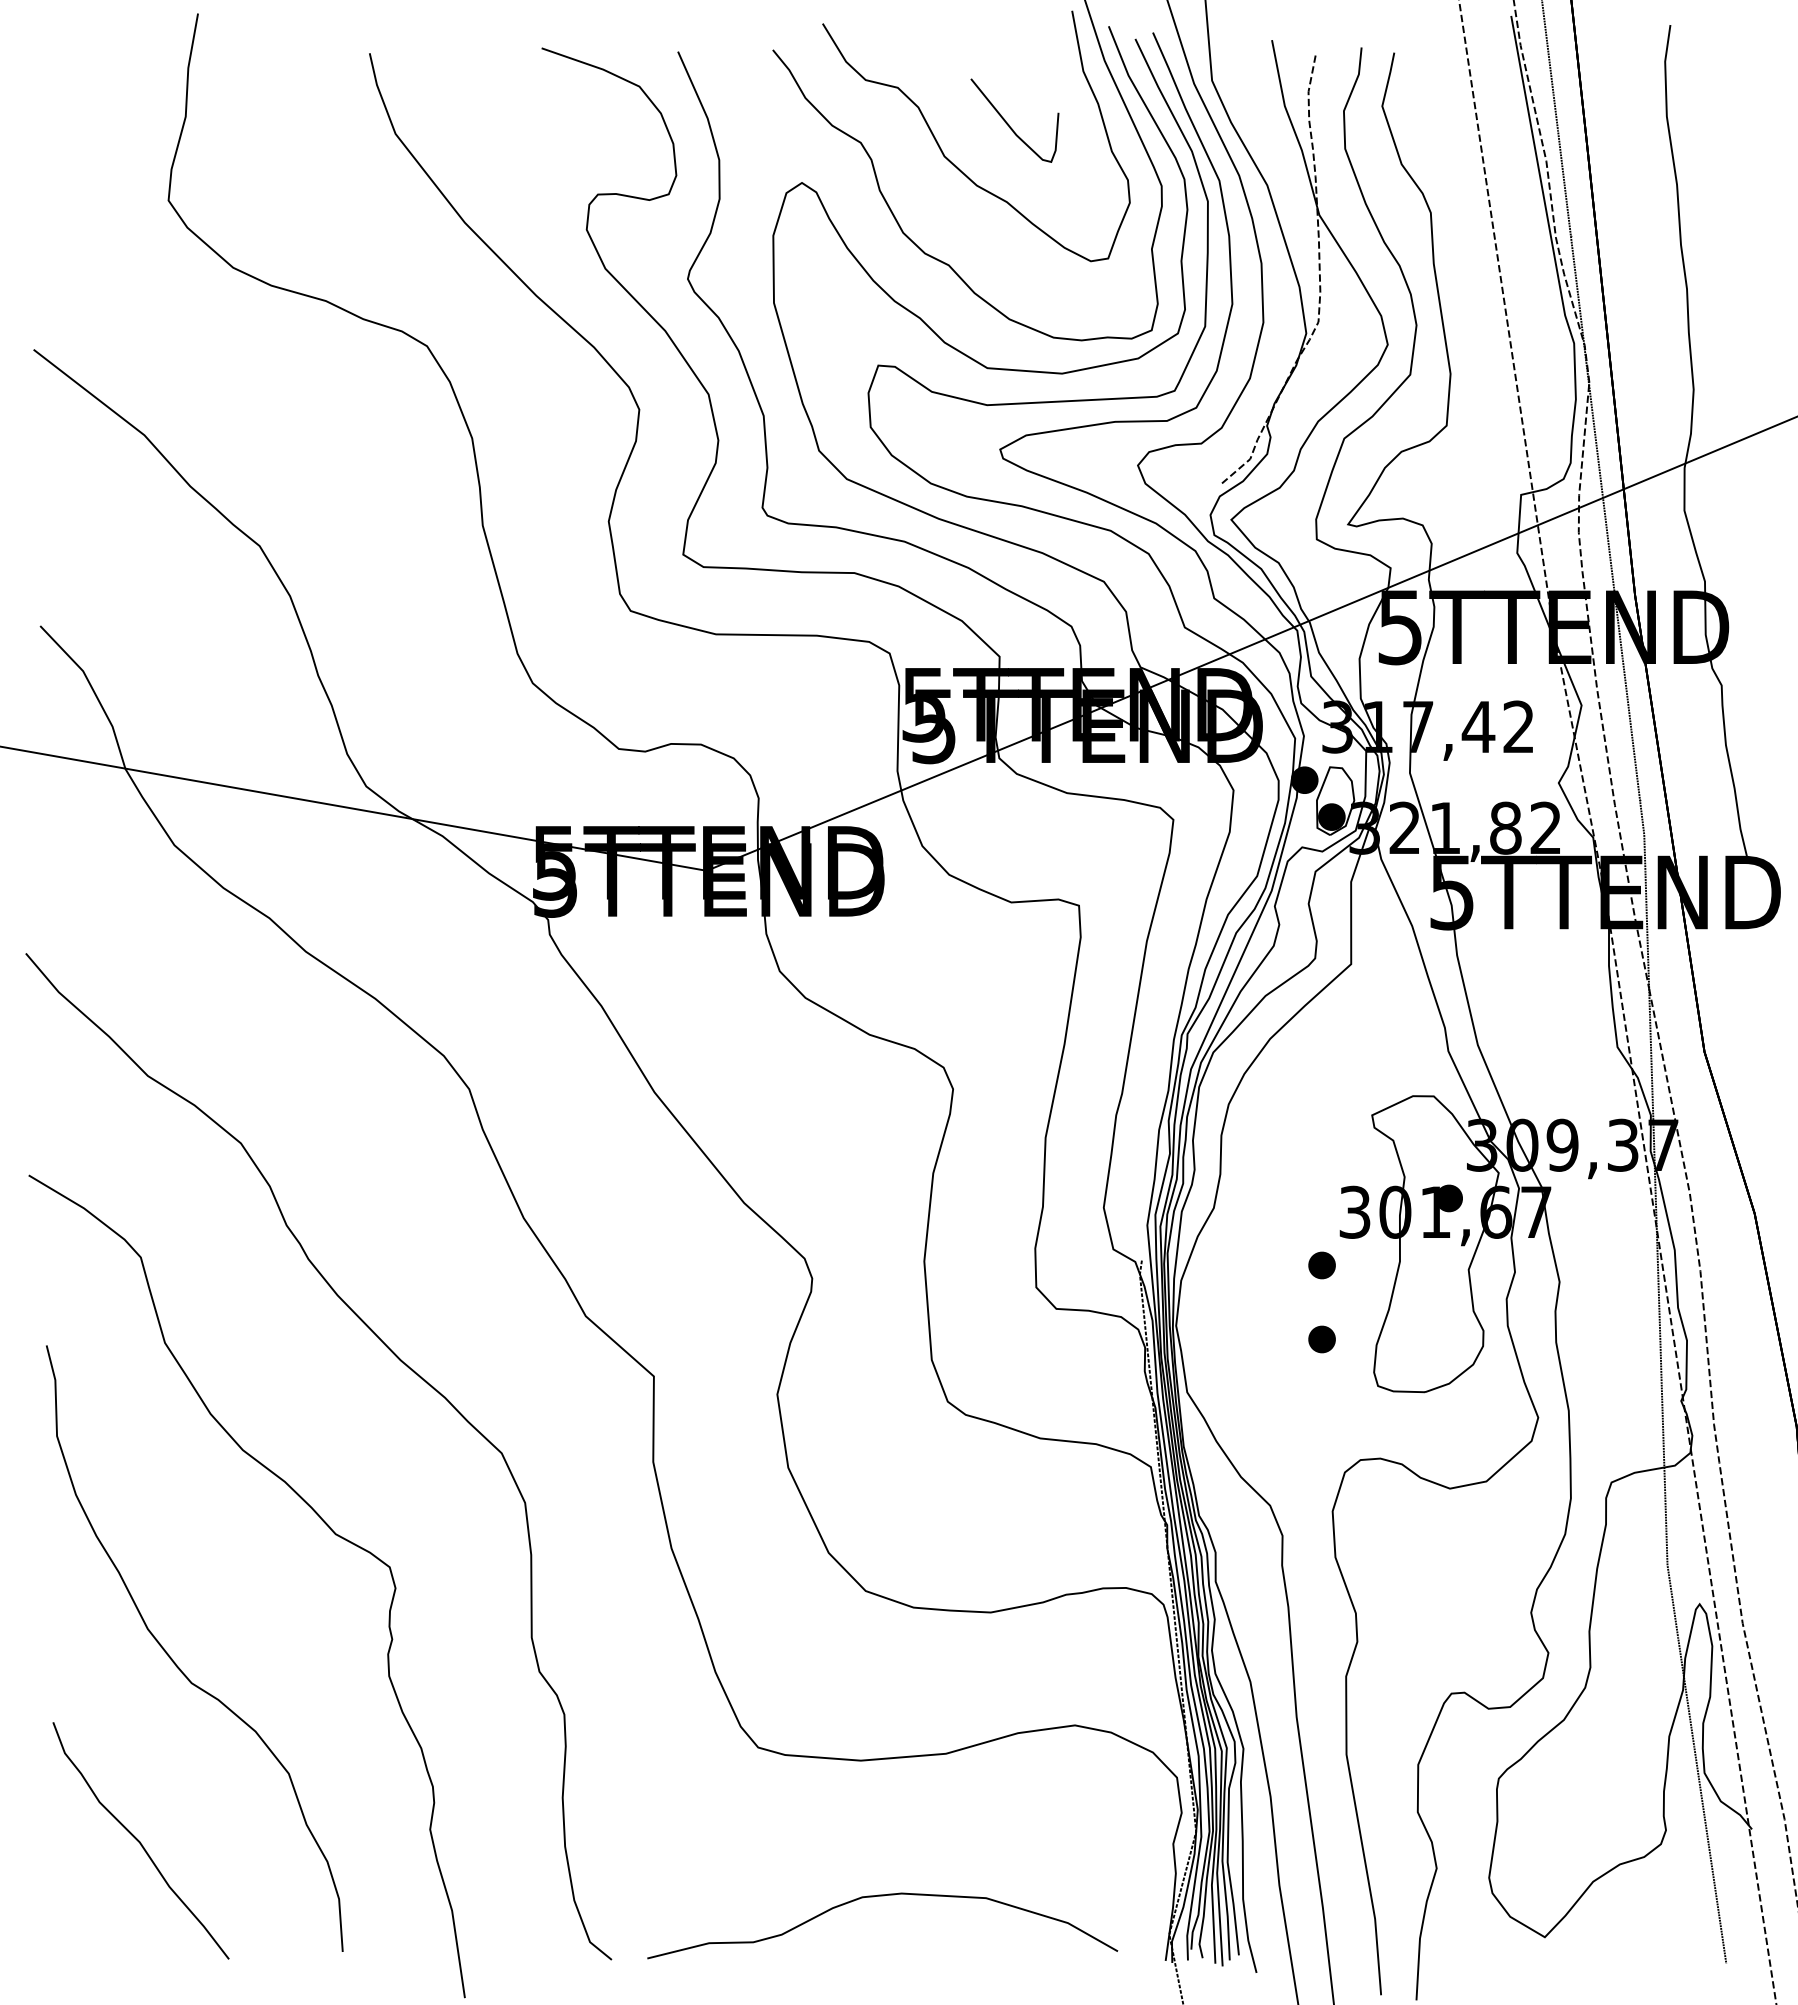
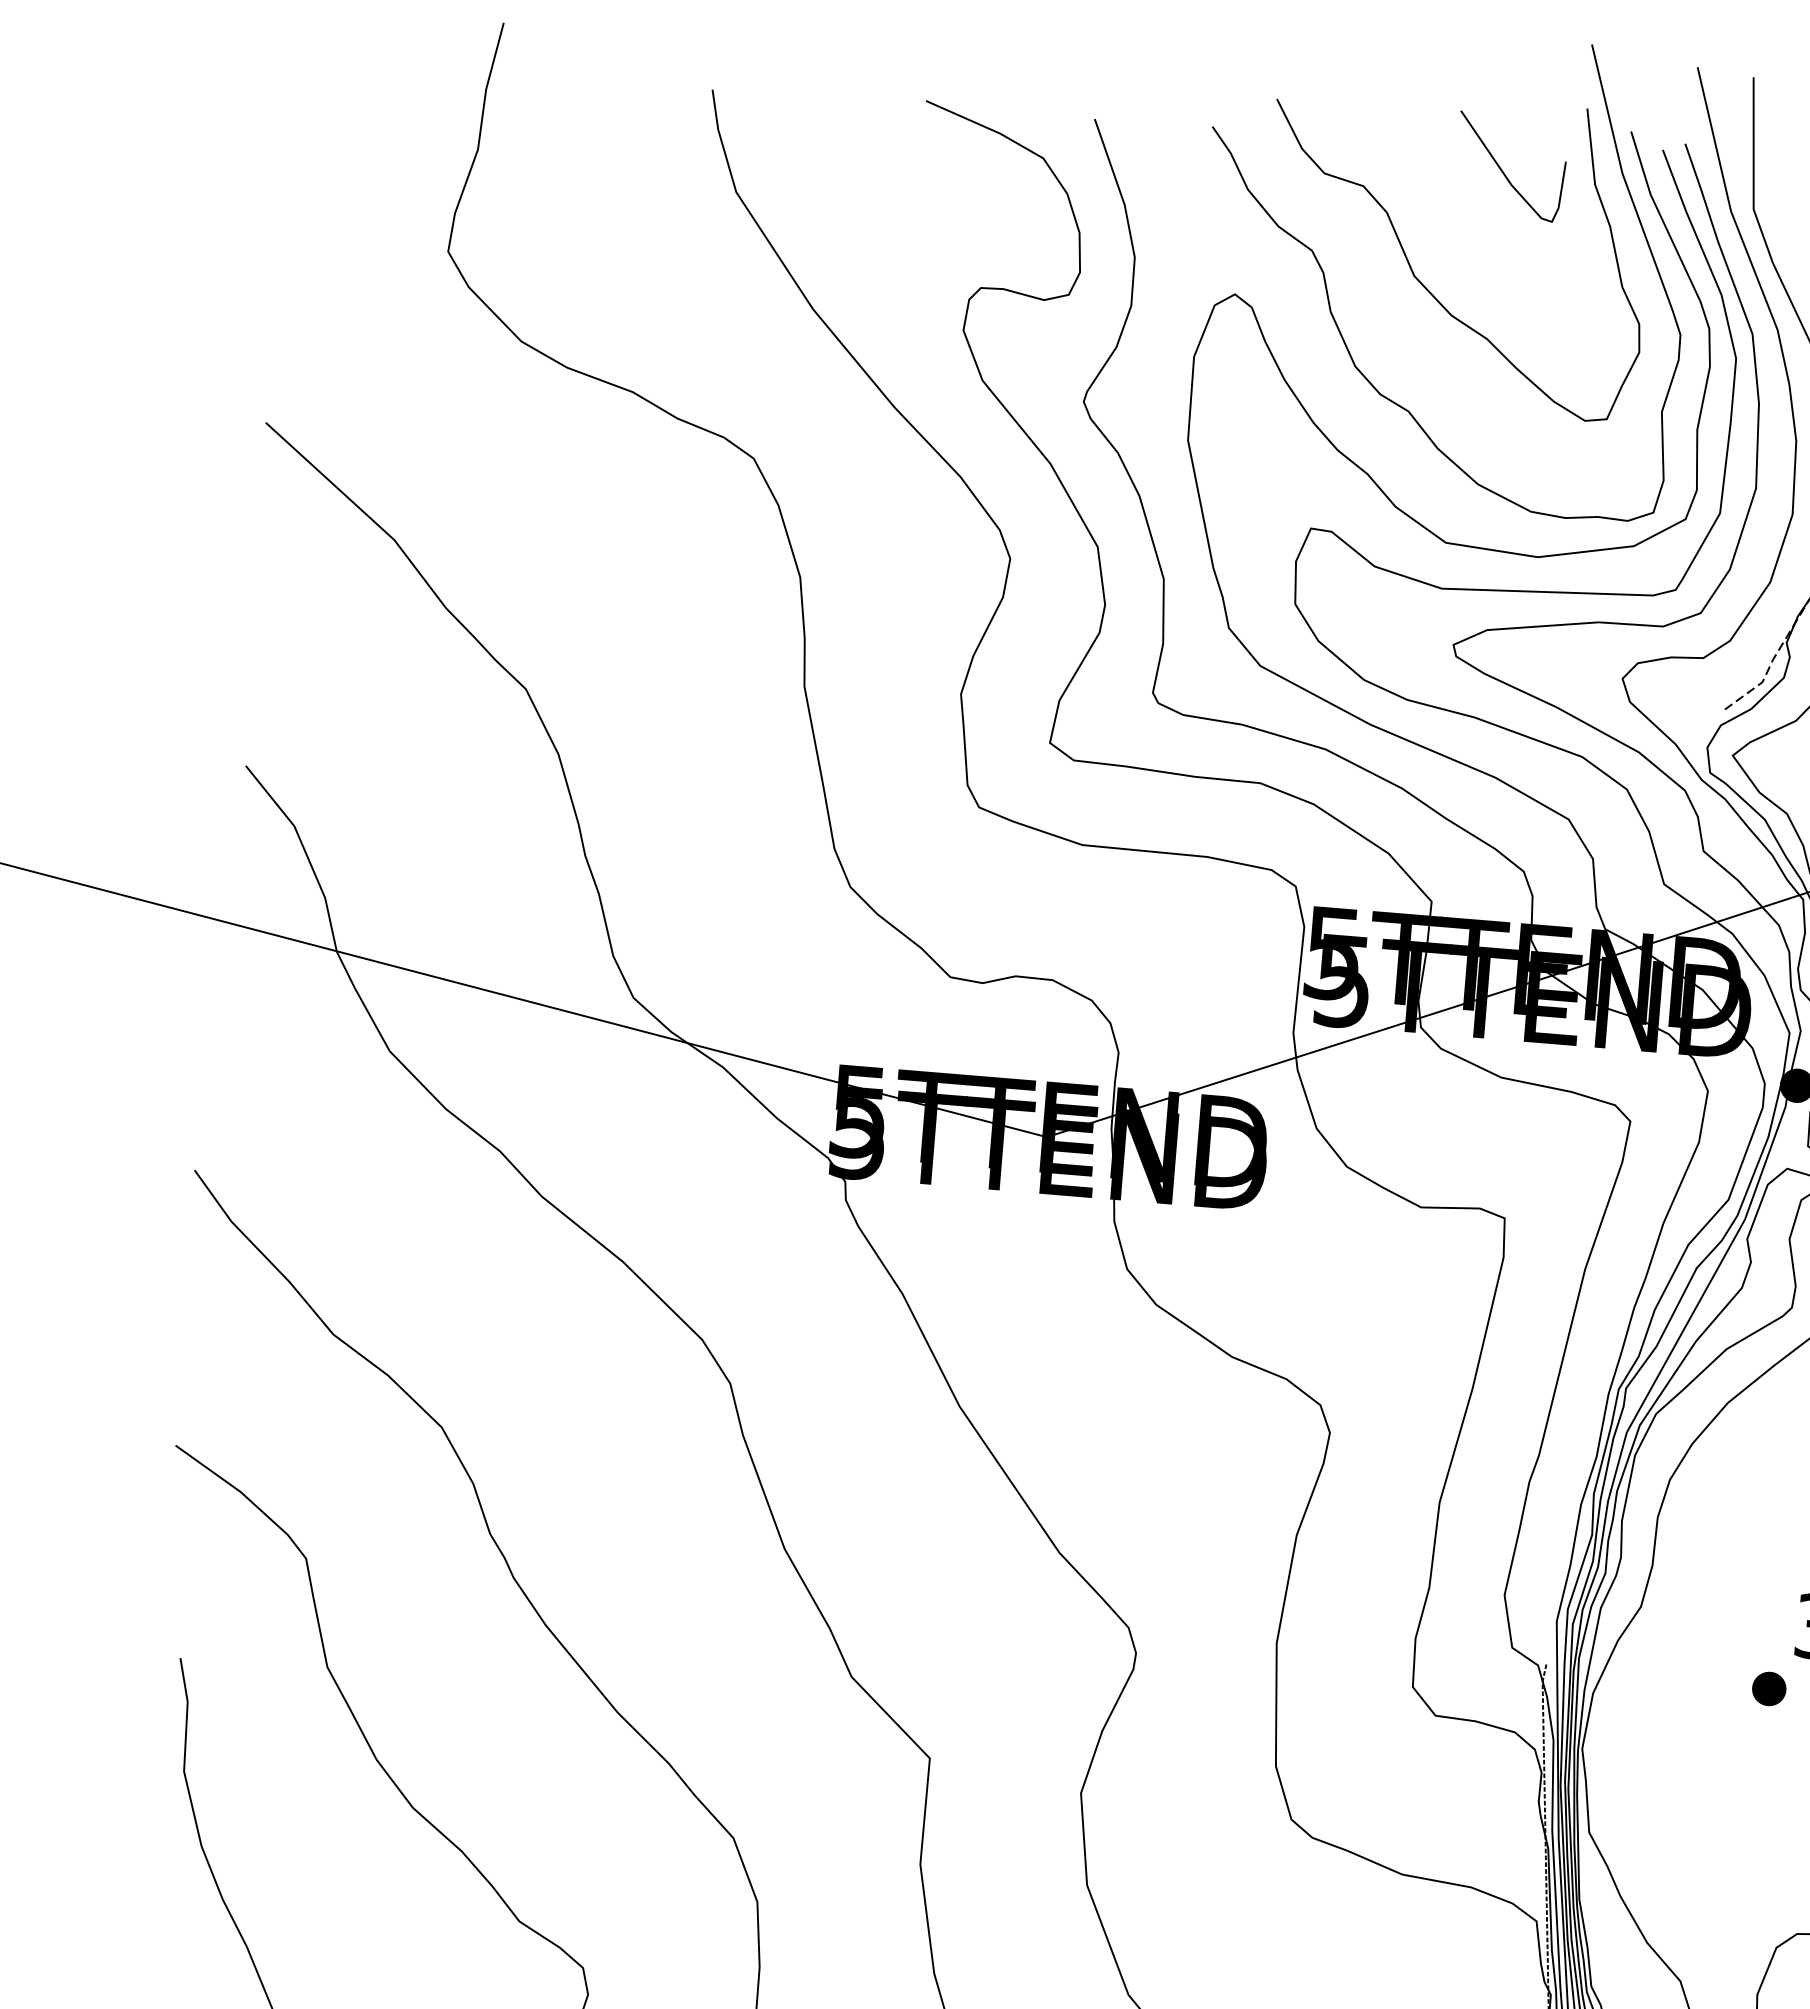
curve: (1009, 124) -> (1504, 171), moved
part: (1321, 1339) -> (1760, 1780), removed

